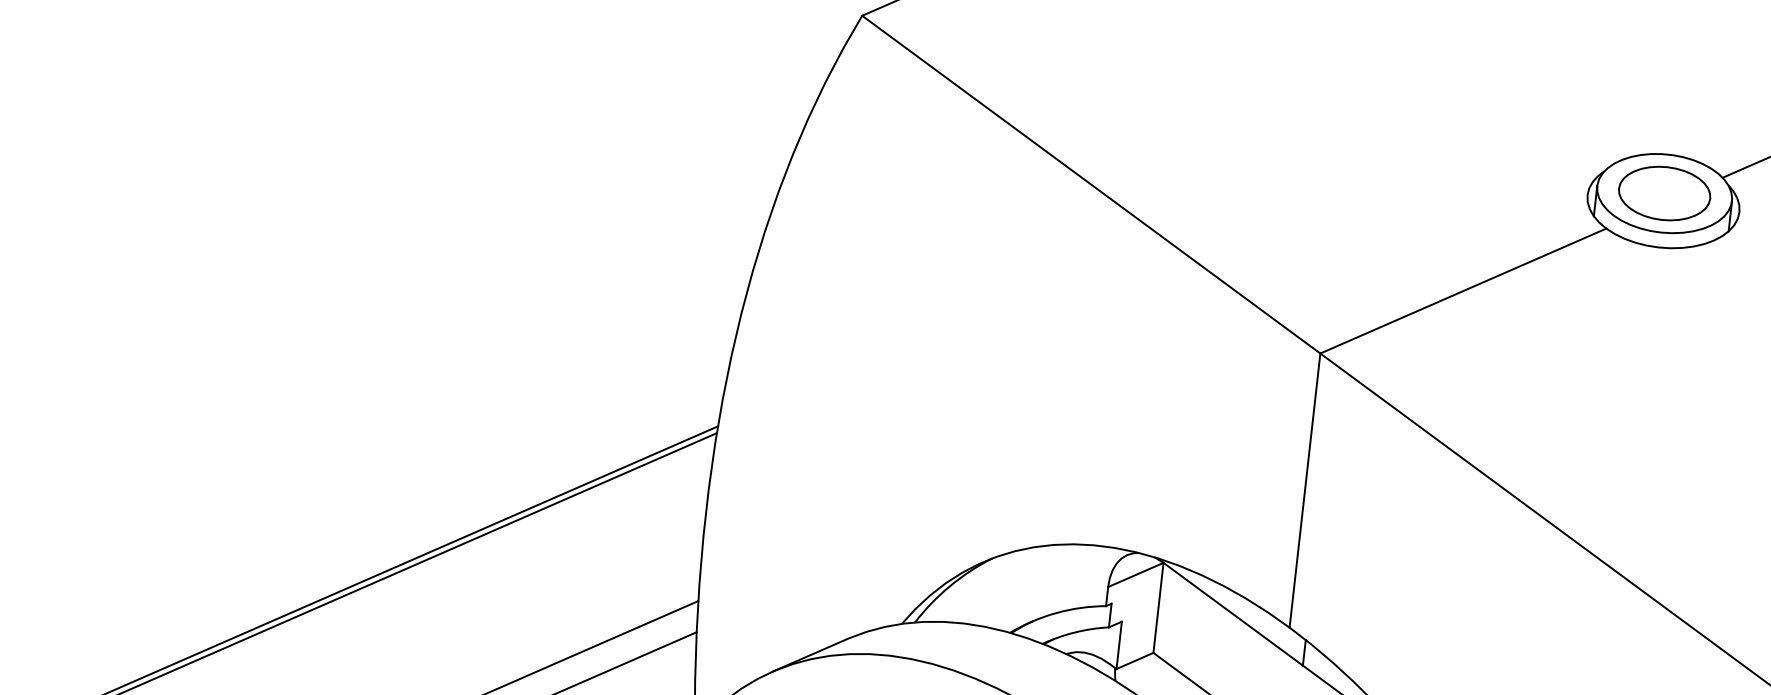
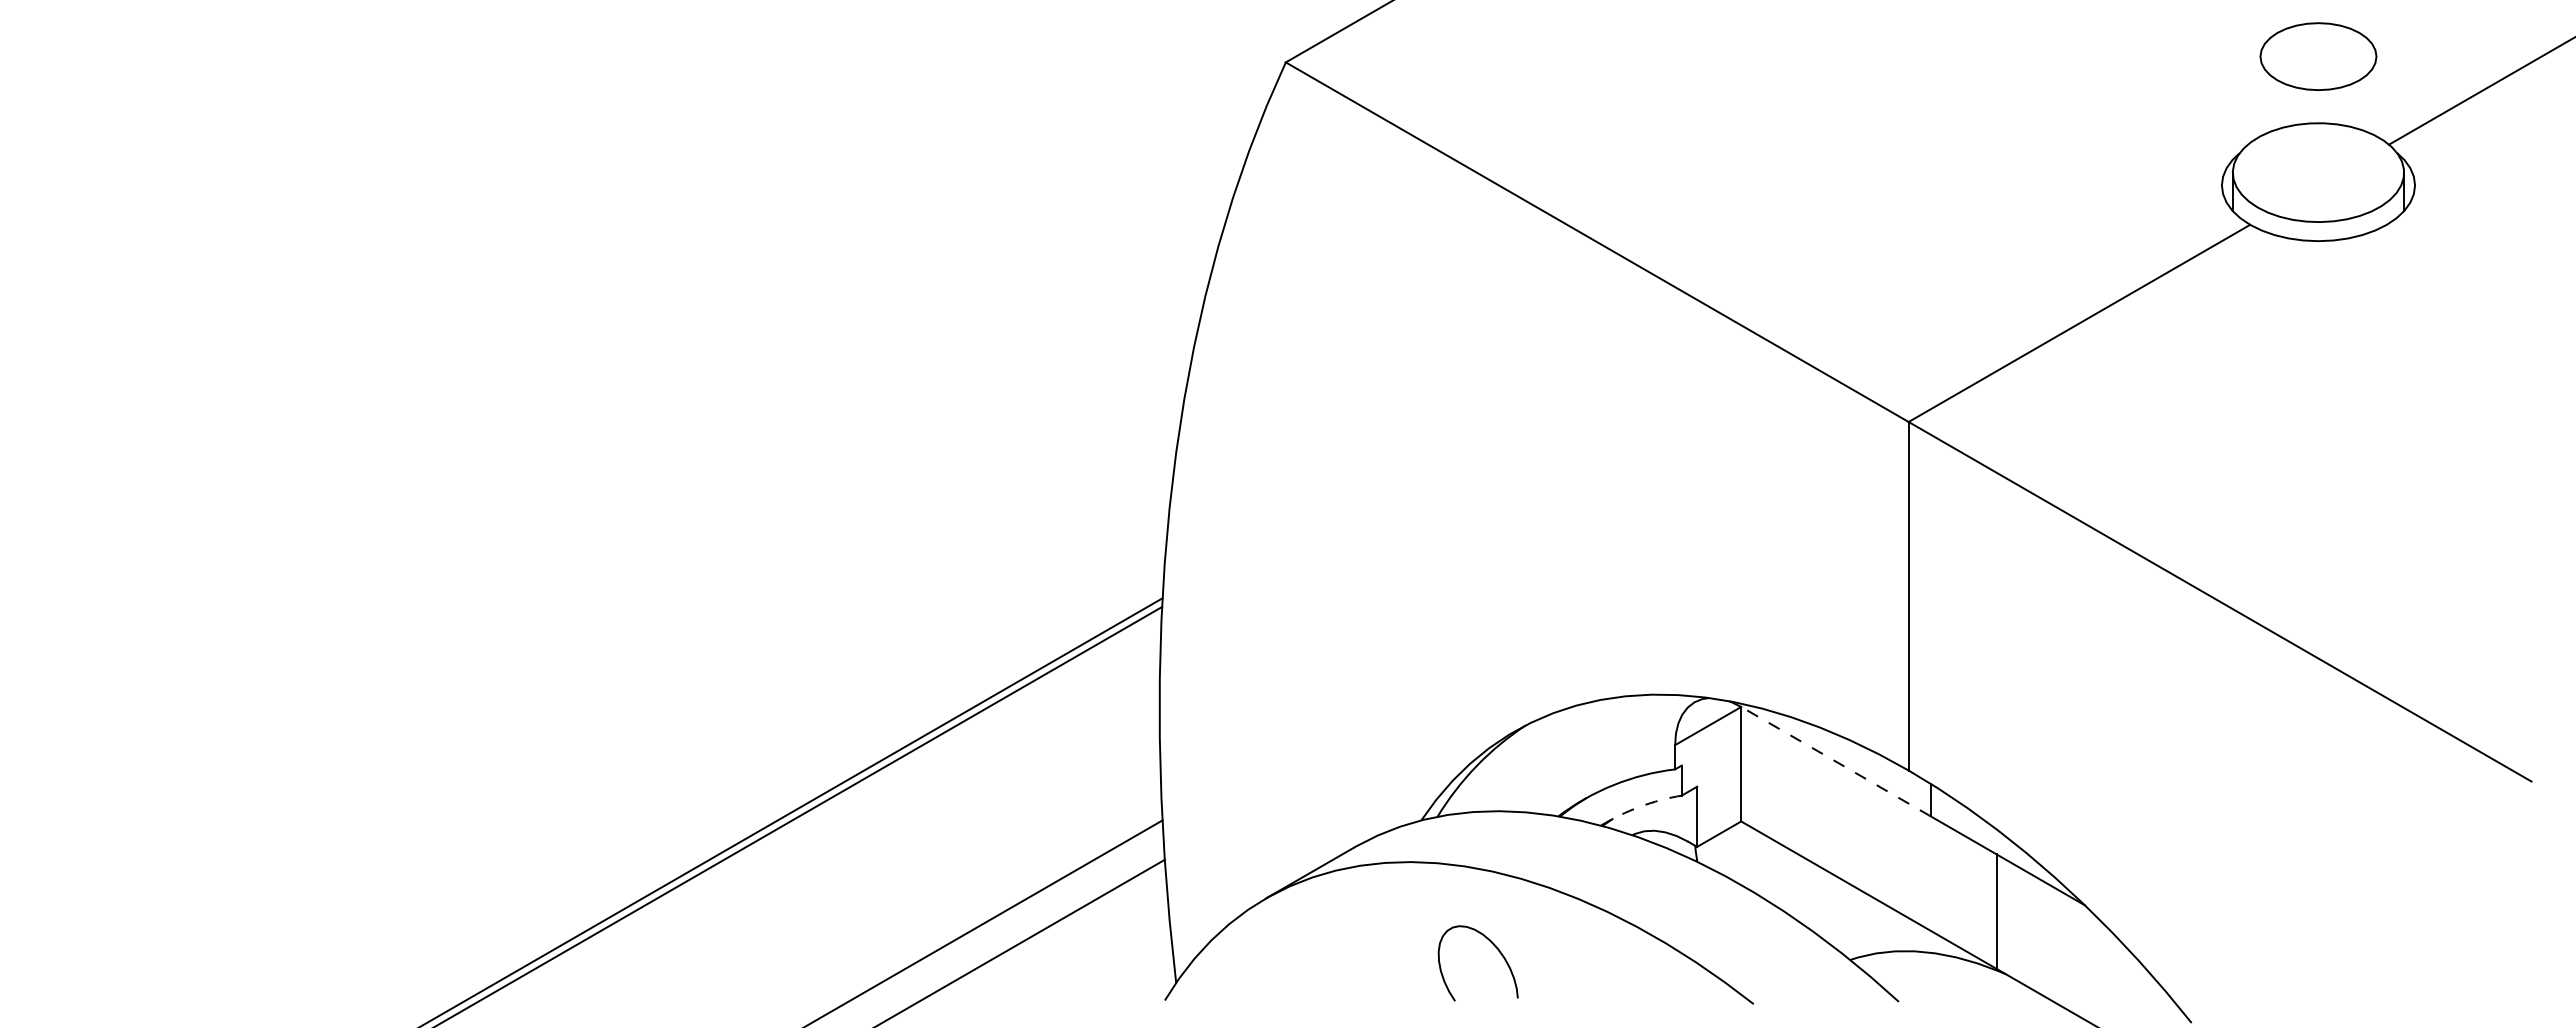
part: (1664, 193) -> (2318, 56), moved
line: (1232, 614) -> (1835, 761), solid -> dashed
arc: (1074, 632) -> (1639, 806), solid -> dashed

